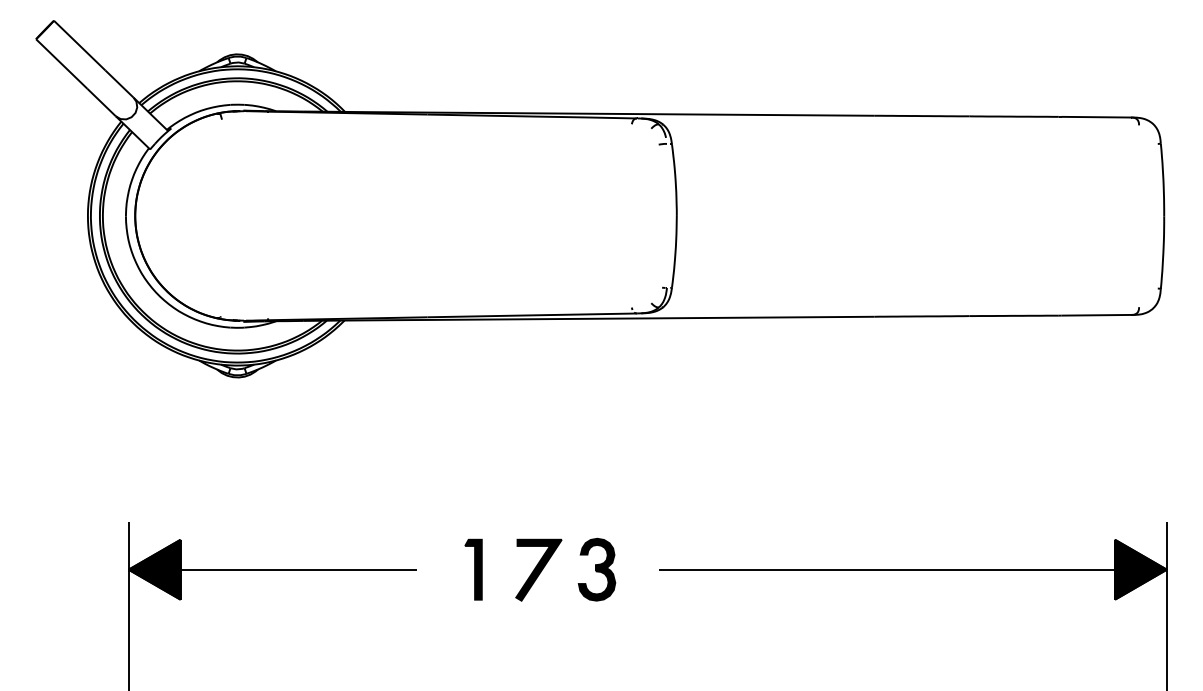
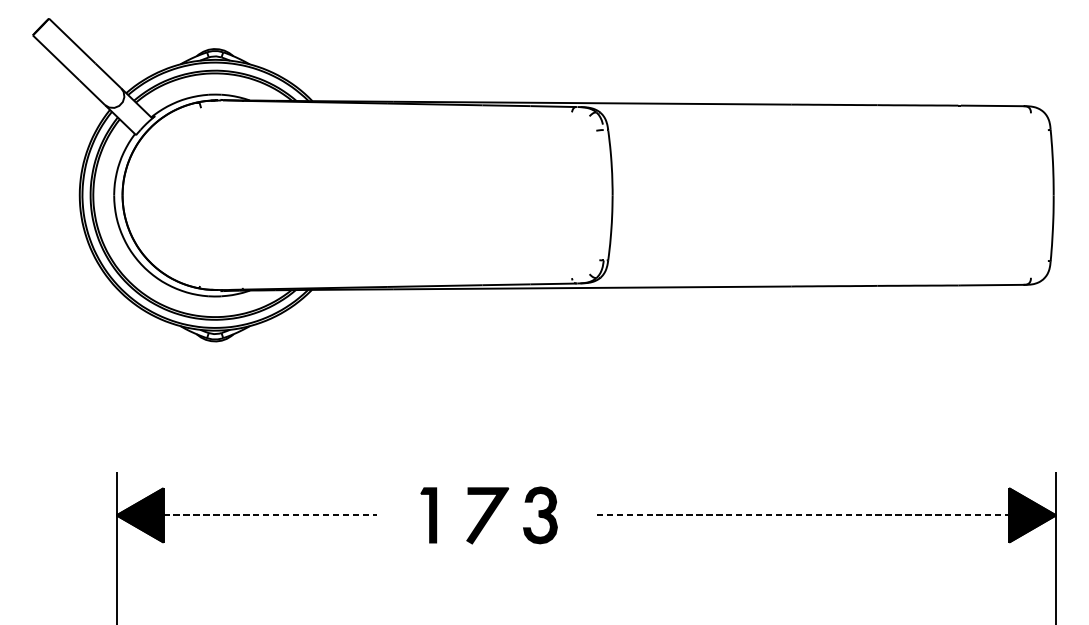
line: (299, 569) -> (271, 515), solid -> dashed
line: (887, 569) -> (803, 515), solid -> dashed

